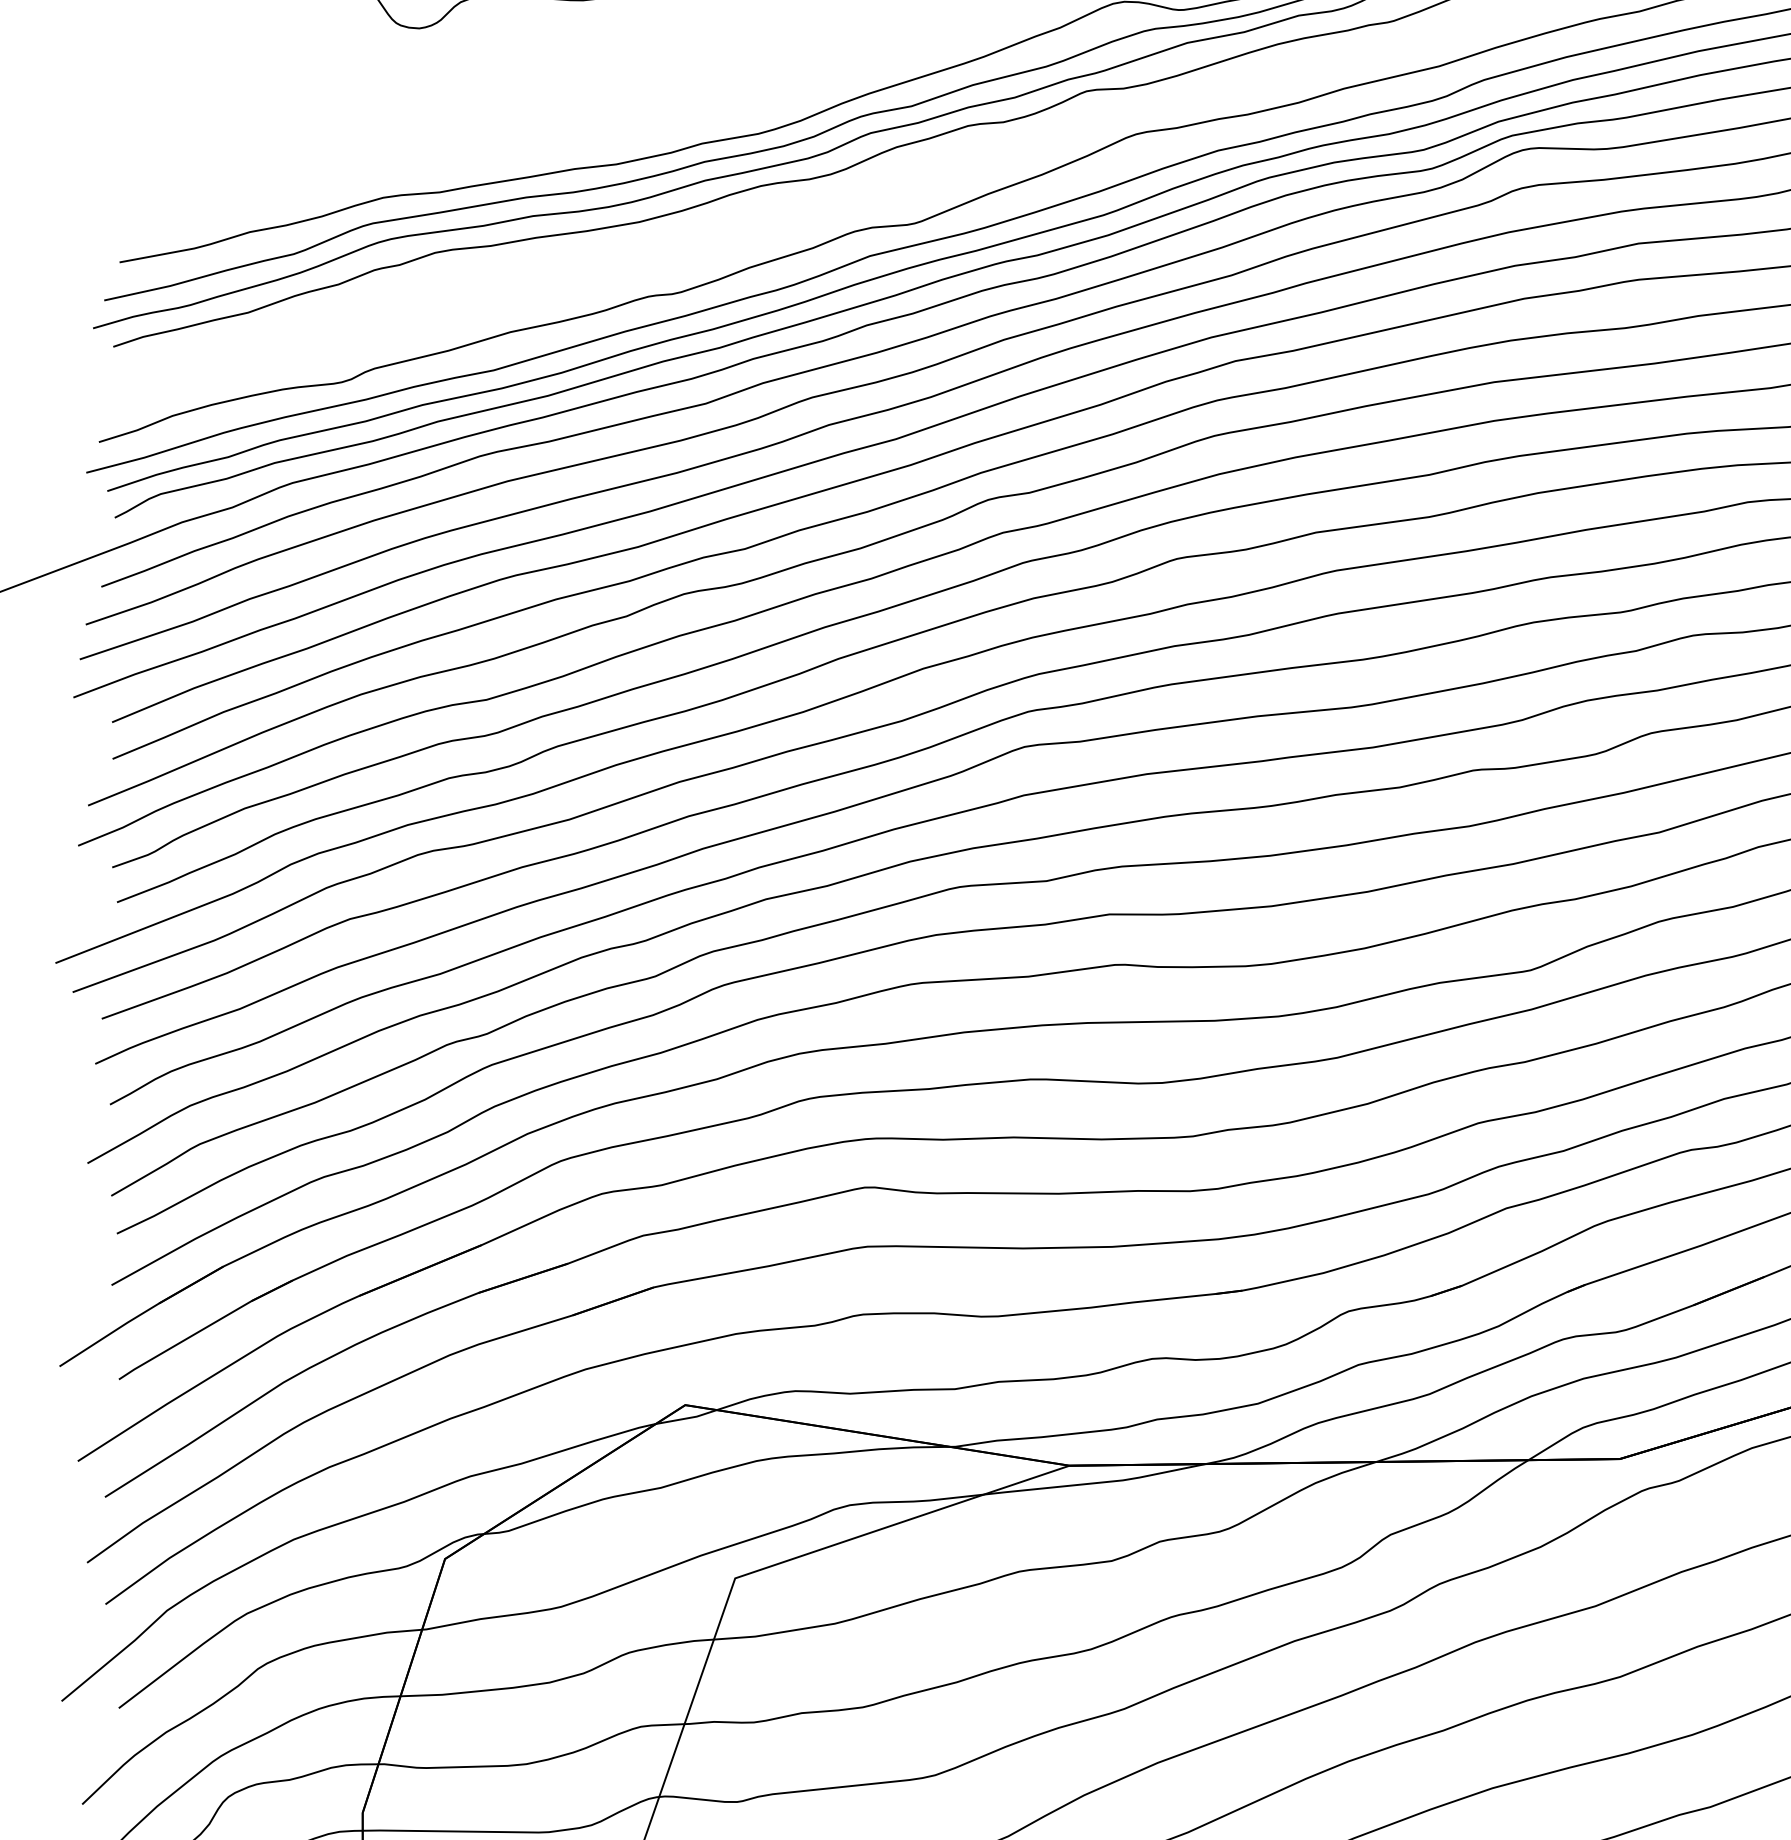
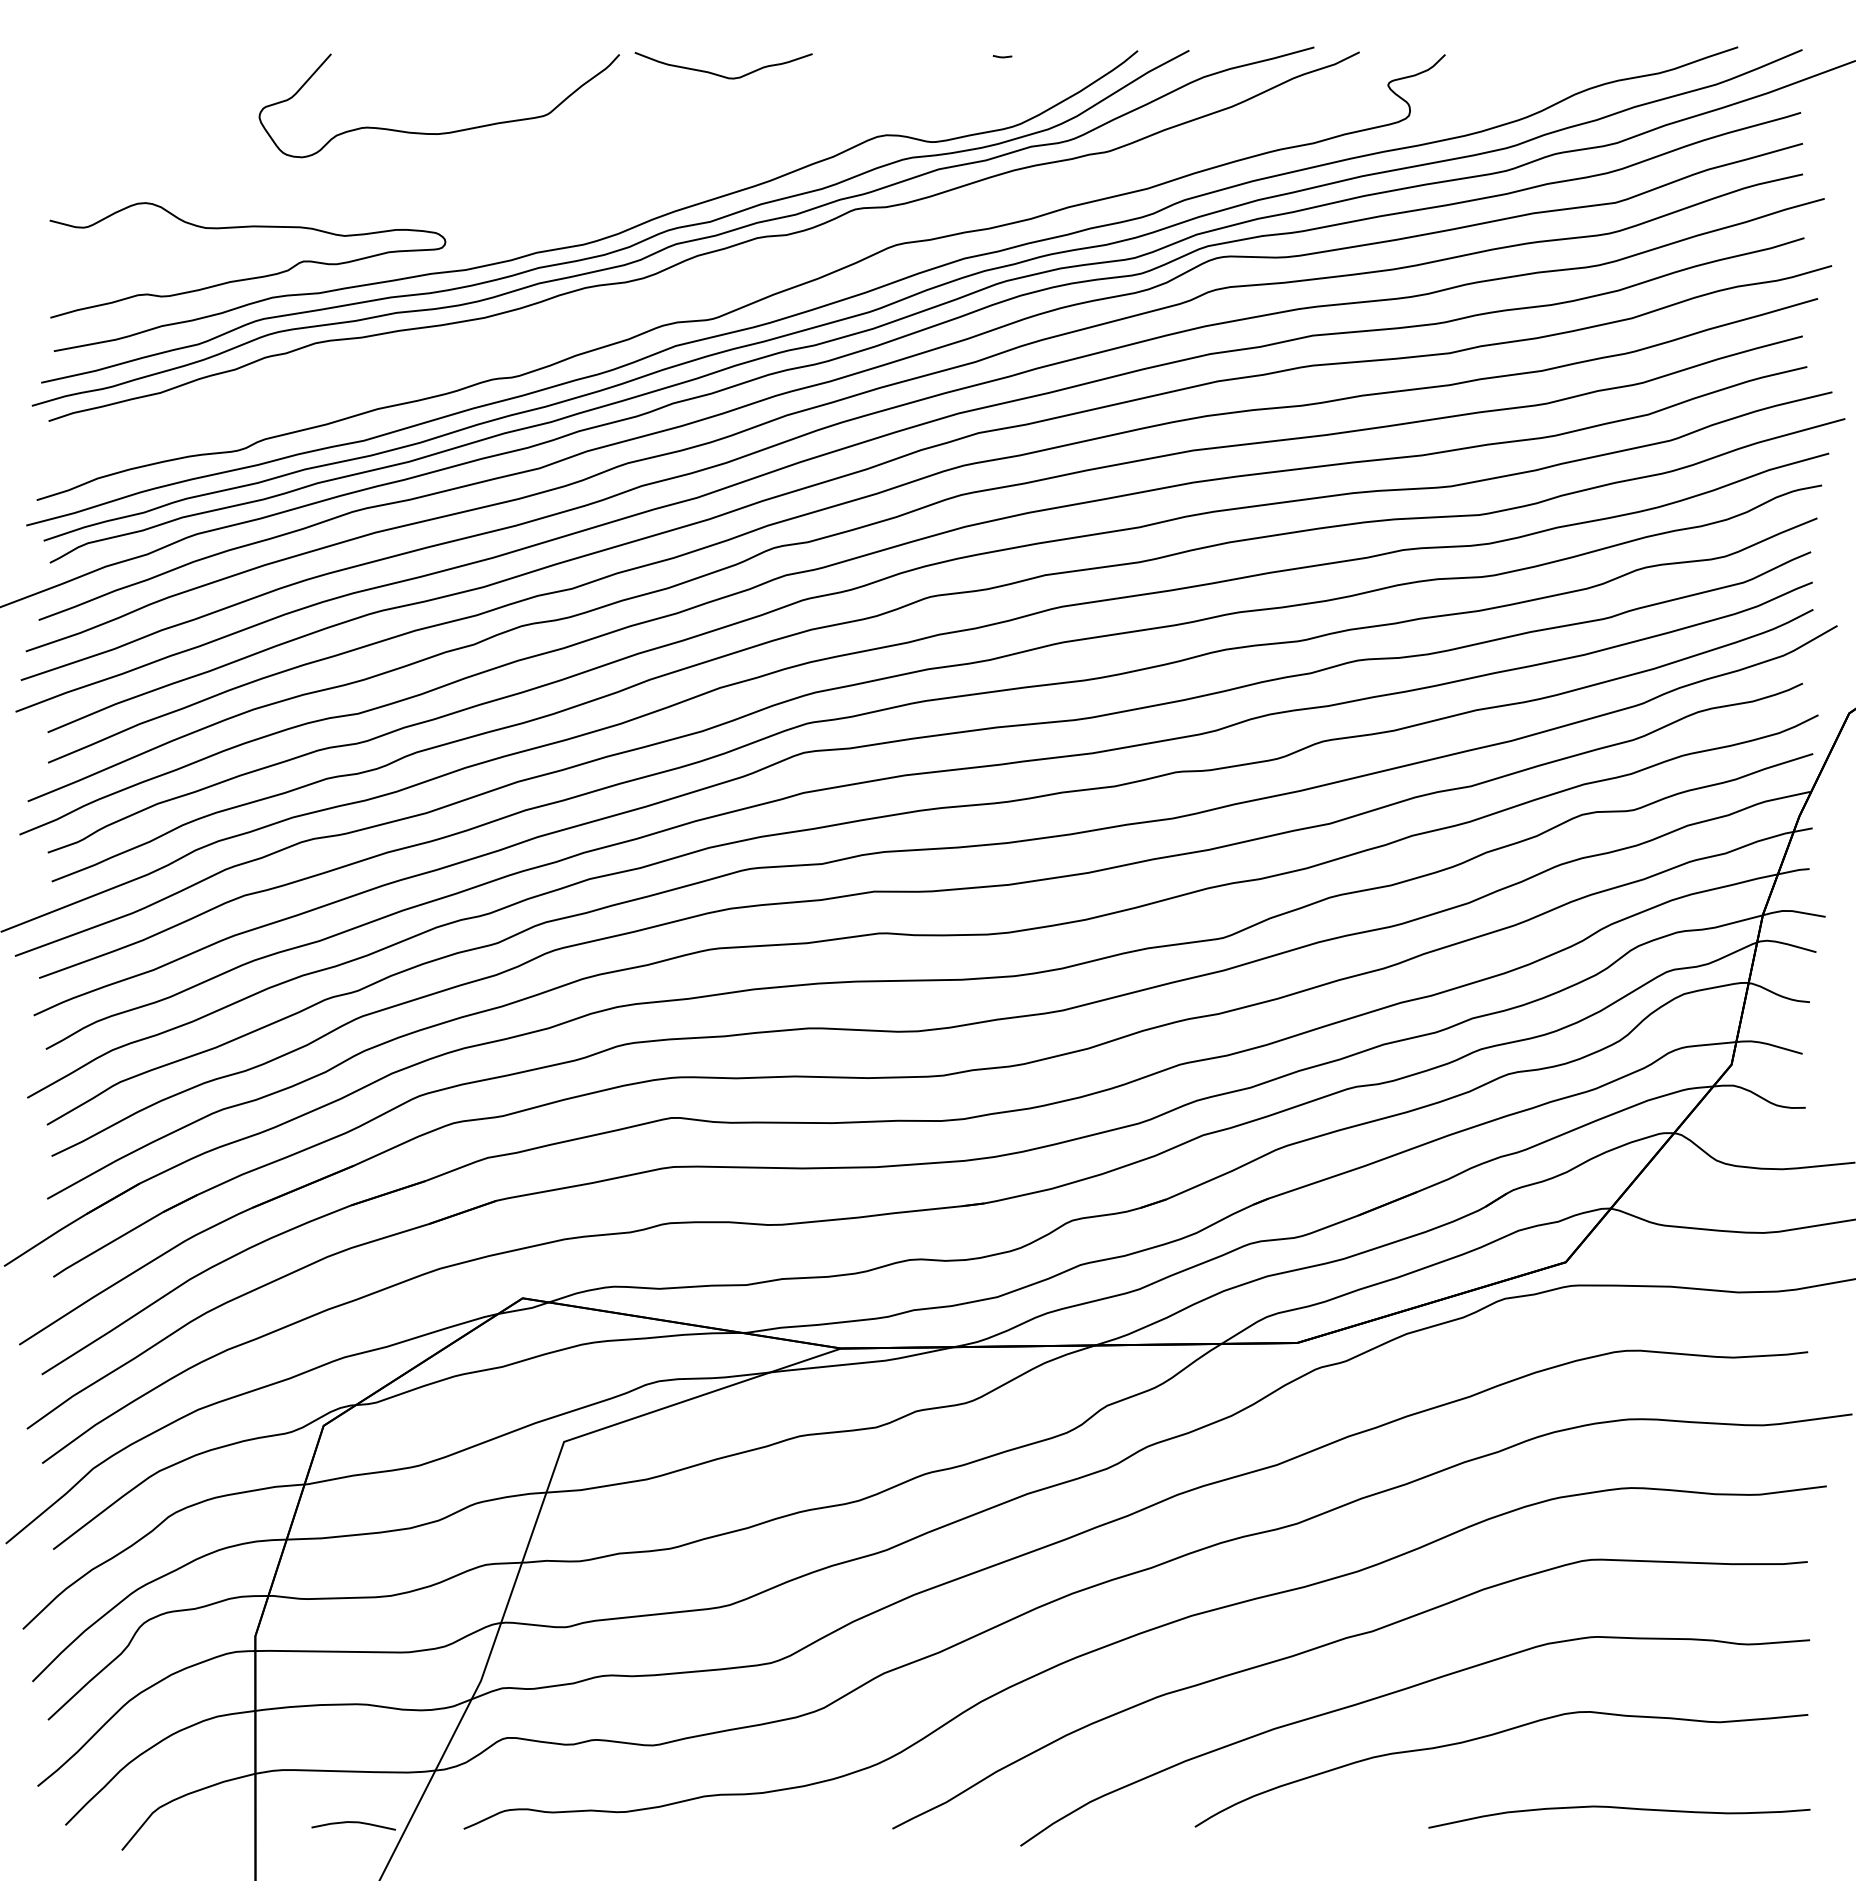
curve: (356, 173) -> (250, 277), added

